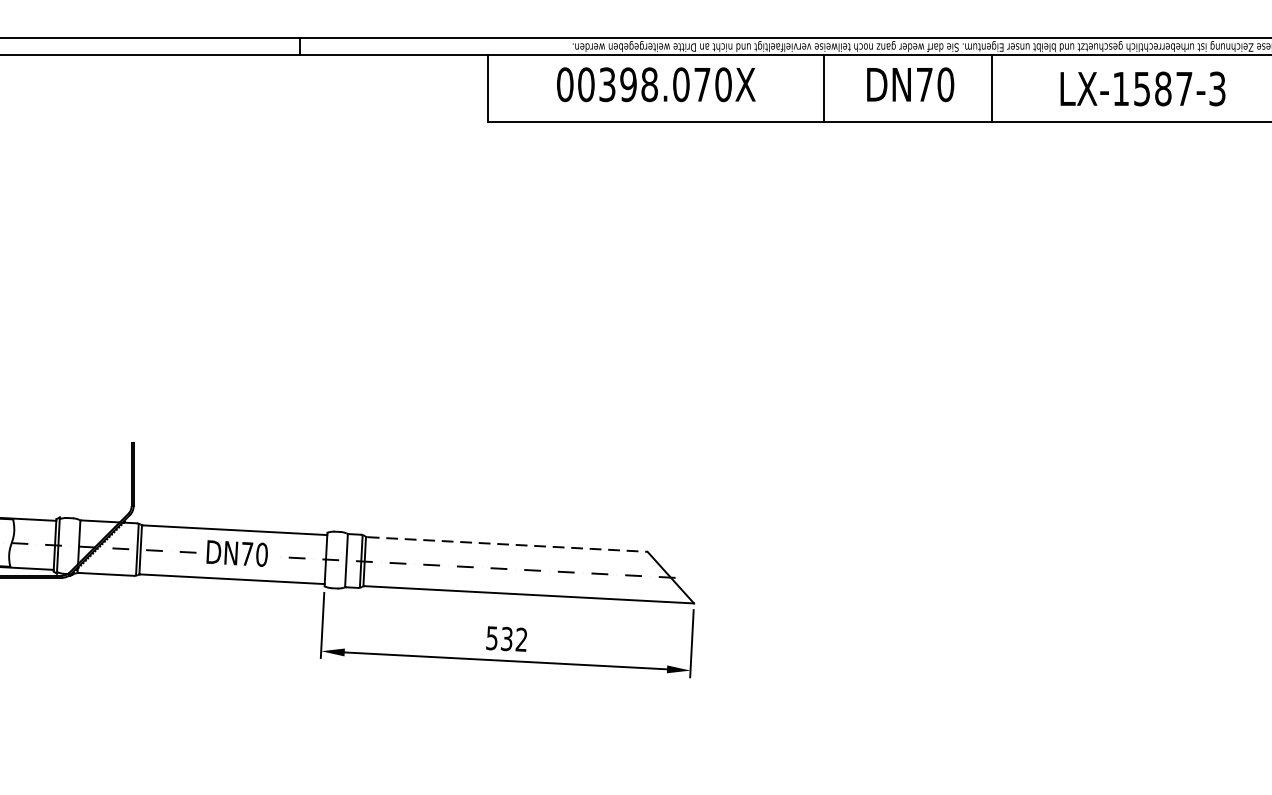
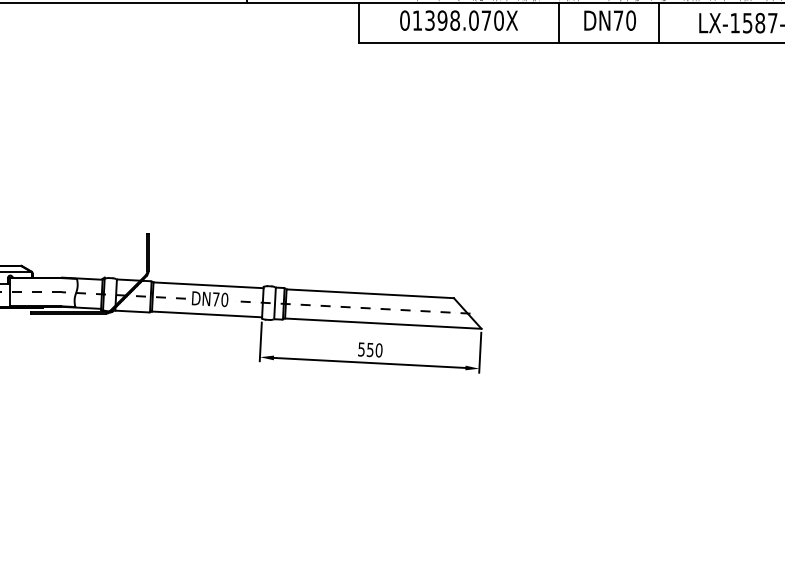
text: (586, 84) -> (417, 20), 00398.070X -> 01398.070X
line: (508, 543) -> (371, 293), dashed -> solid
text: (513, 638) -> (374, 349), 532 -> 550

